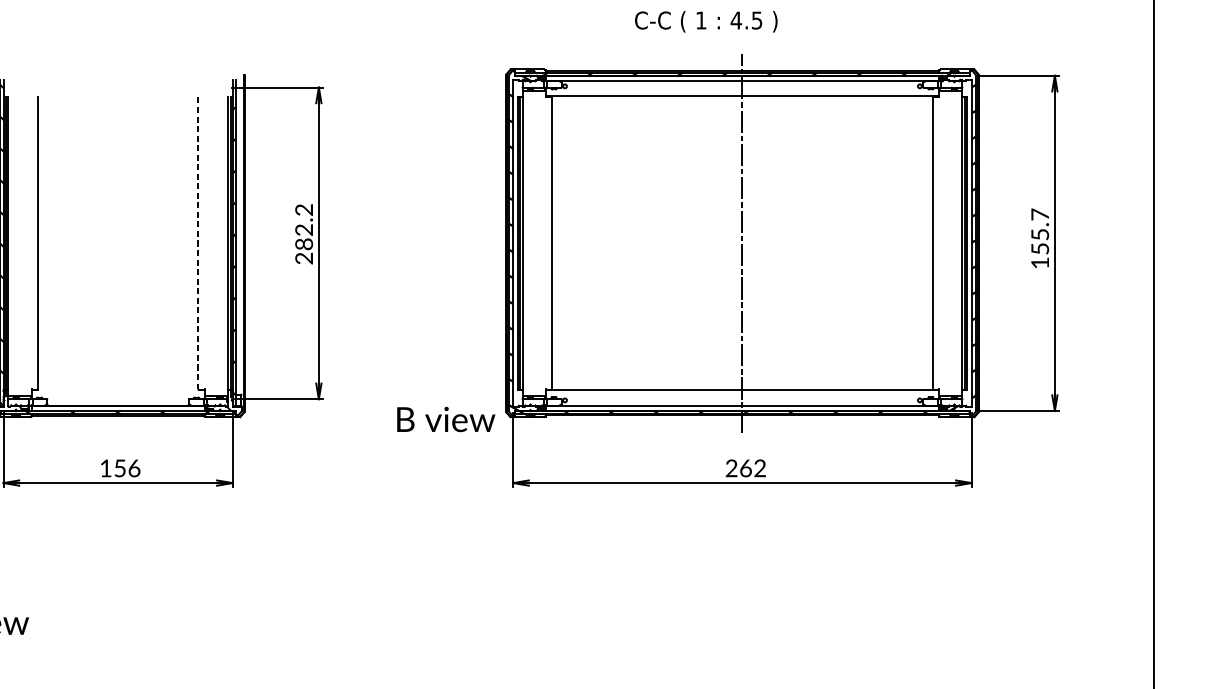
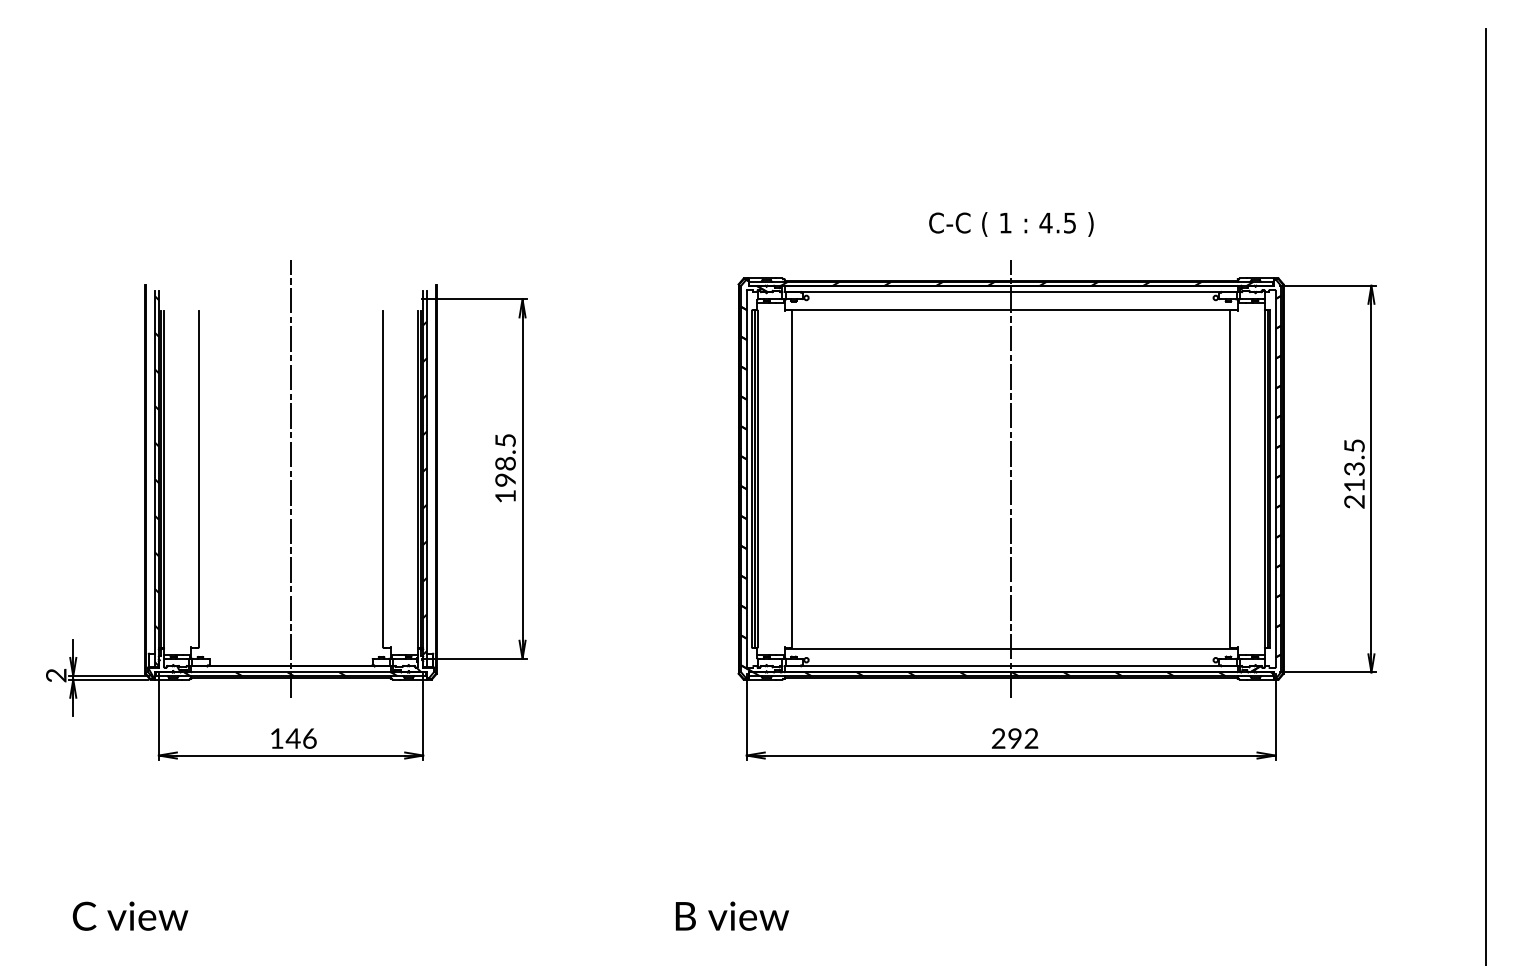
text: (706, 21) -> (1011, 224), moved
text: (304, 234) -> (505, 468), 282.2 -> 198.5
text: (1040, 238) -> (1354, 473), 155.7 -> 213.5
line: (118, 242) -> (291, 478), added
line: (198, 243) -> (383, 479), dashed -> solid
text: (445, 418) -> (731, 915), moved
text: (119, 468) -> (292, 738), 156 -> 146
text: (746, 468) -> (1015, 738), 262 -> 292

